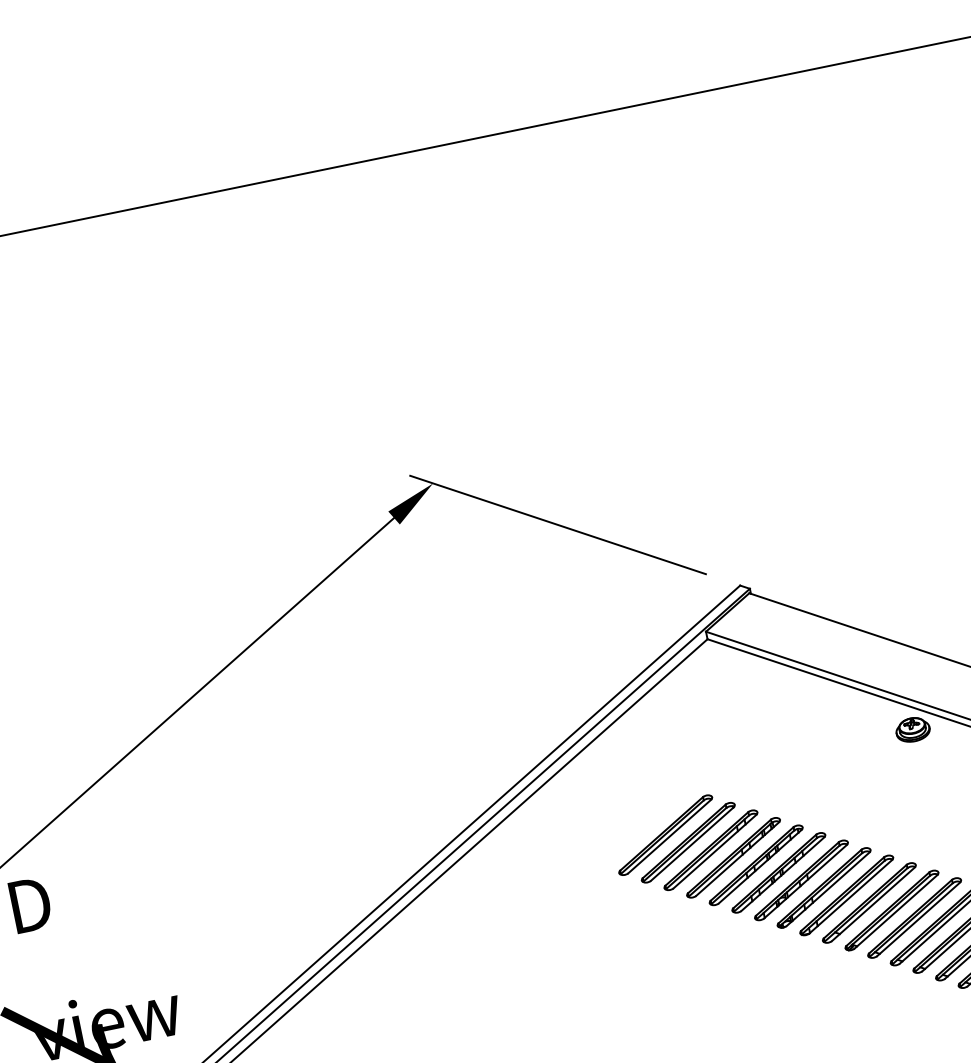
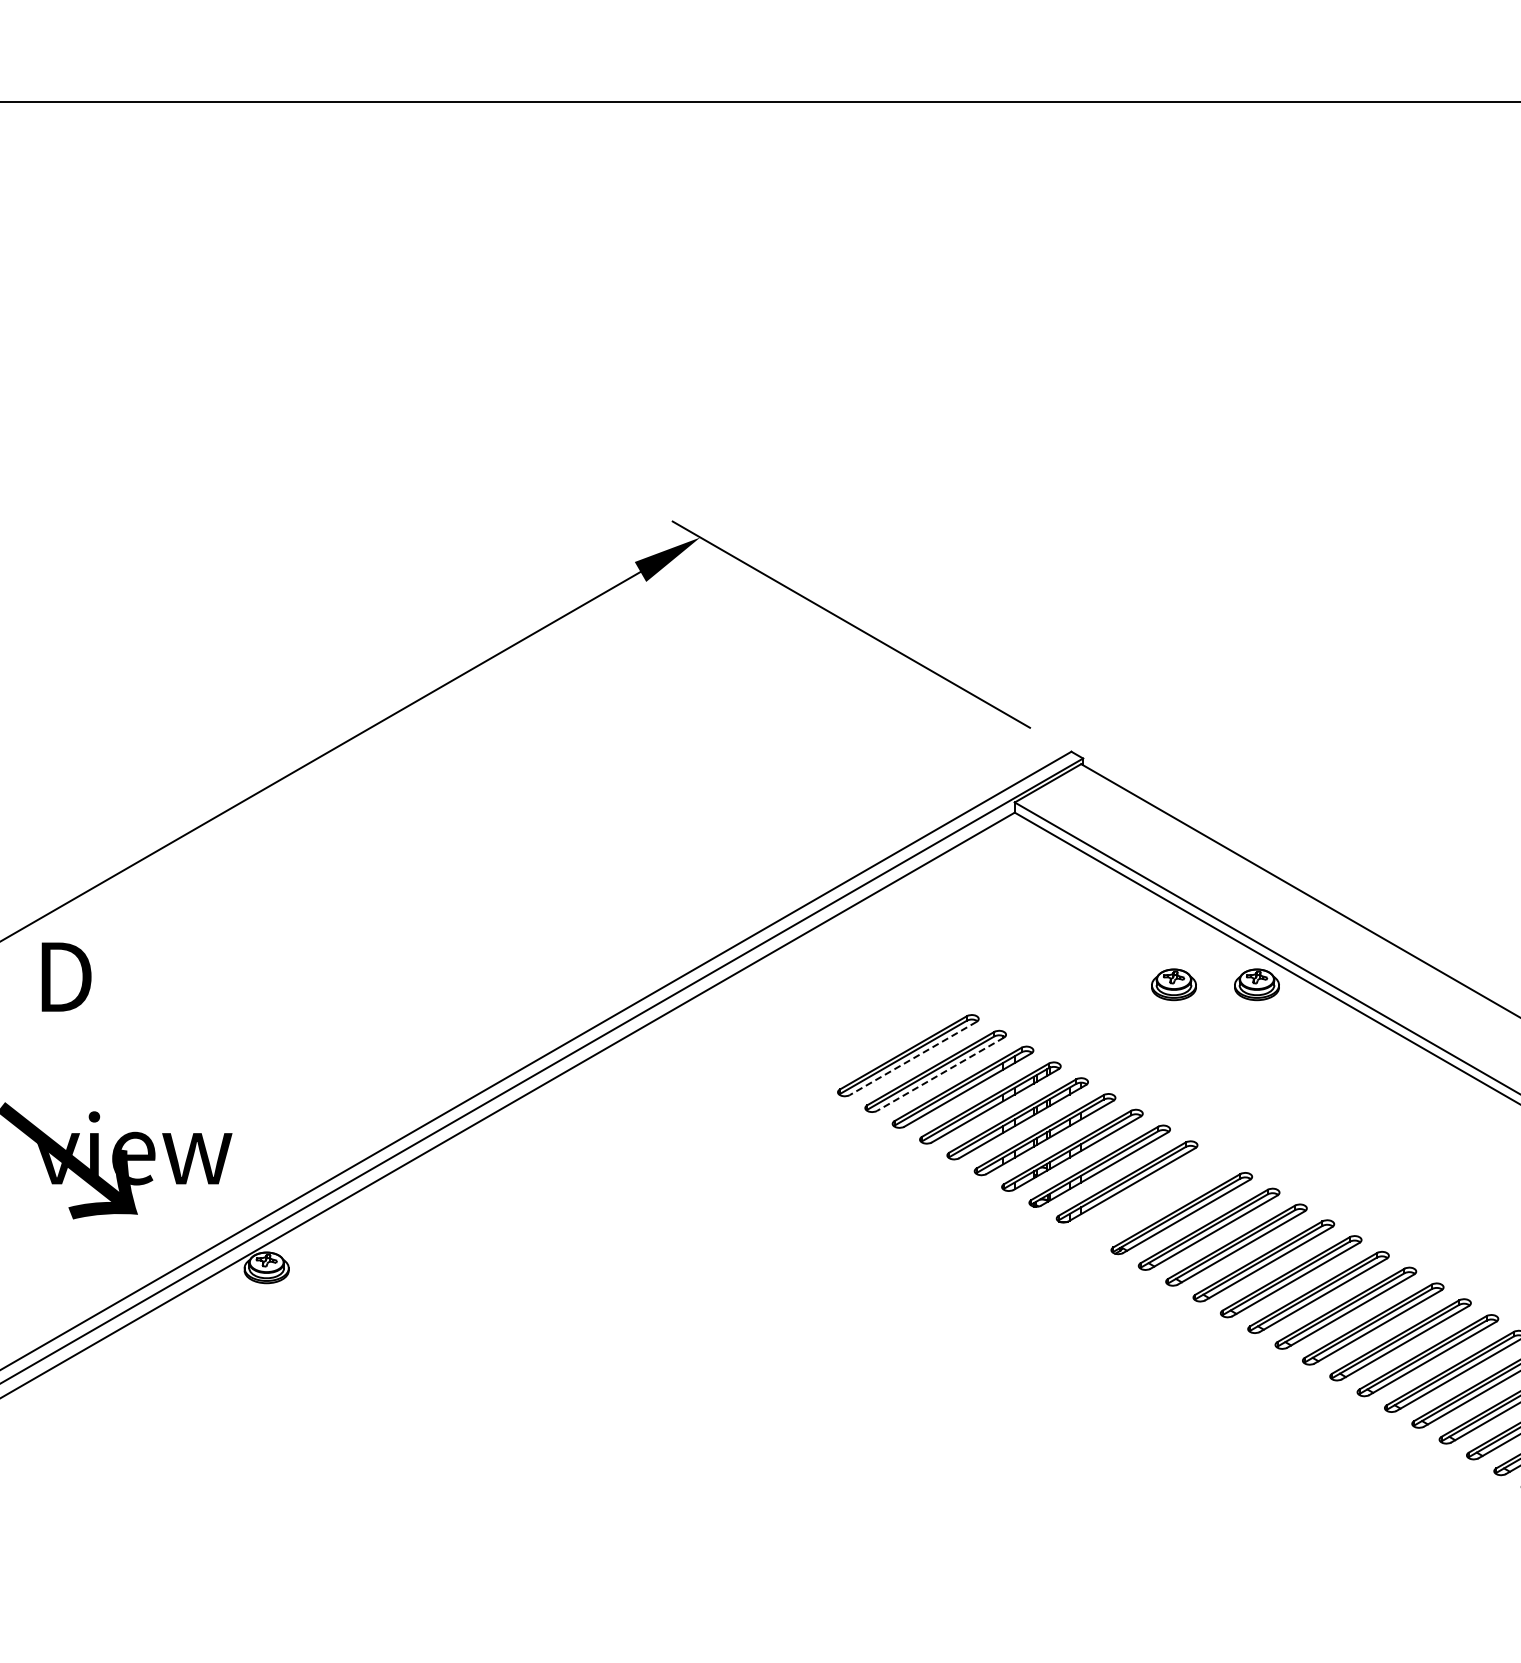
part: (851, 742) -> (1173, 984), added
line: (669, 836) -> (912, 1058), solid -> dashed
line: (692, 844) -> (940, 1074), solid -> dashed
part: (869, 902) -> (1154, 1197), removed

